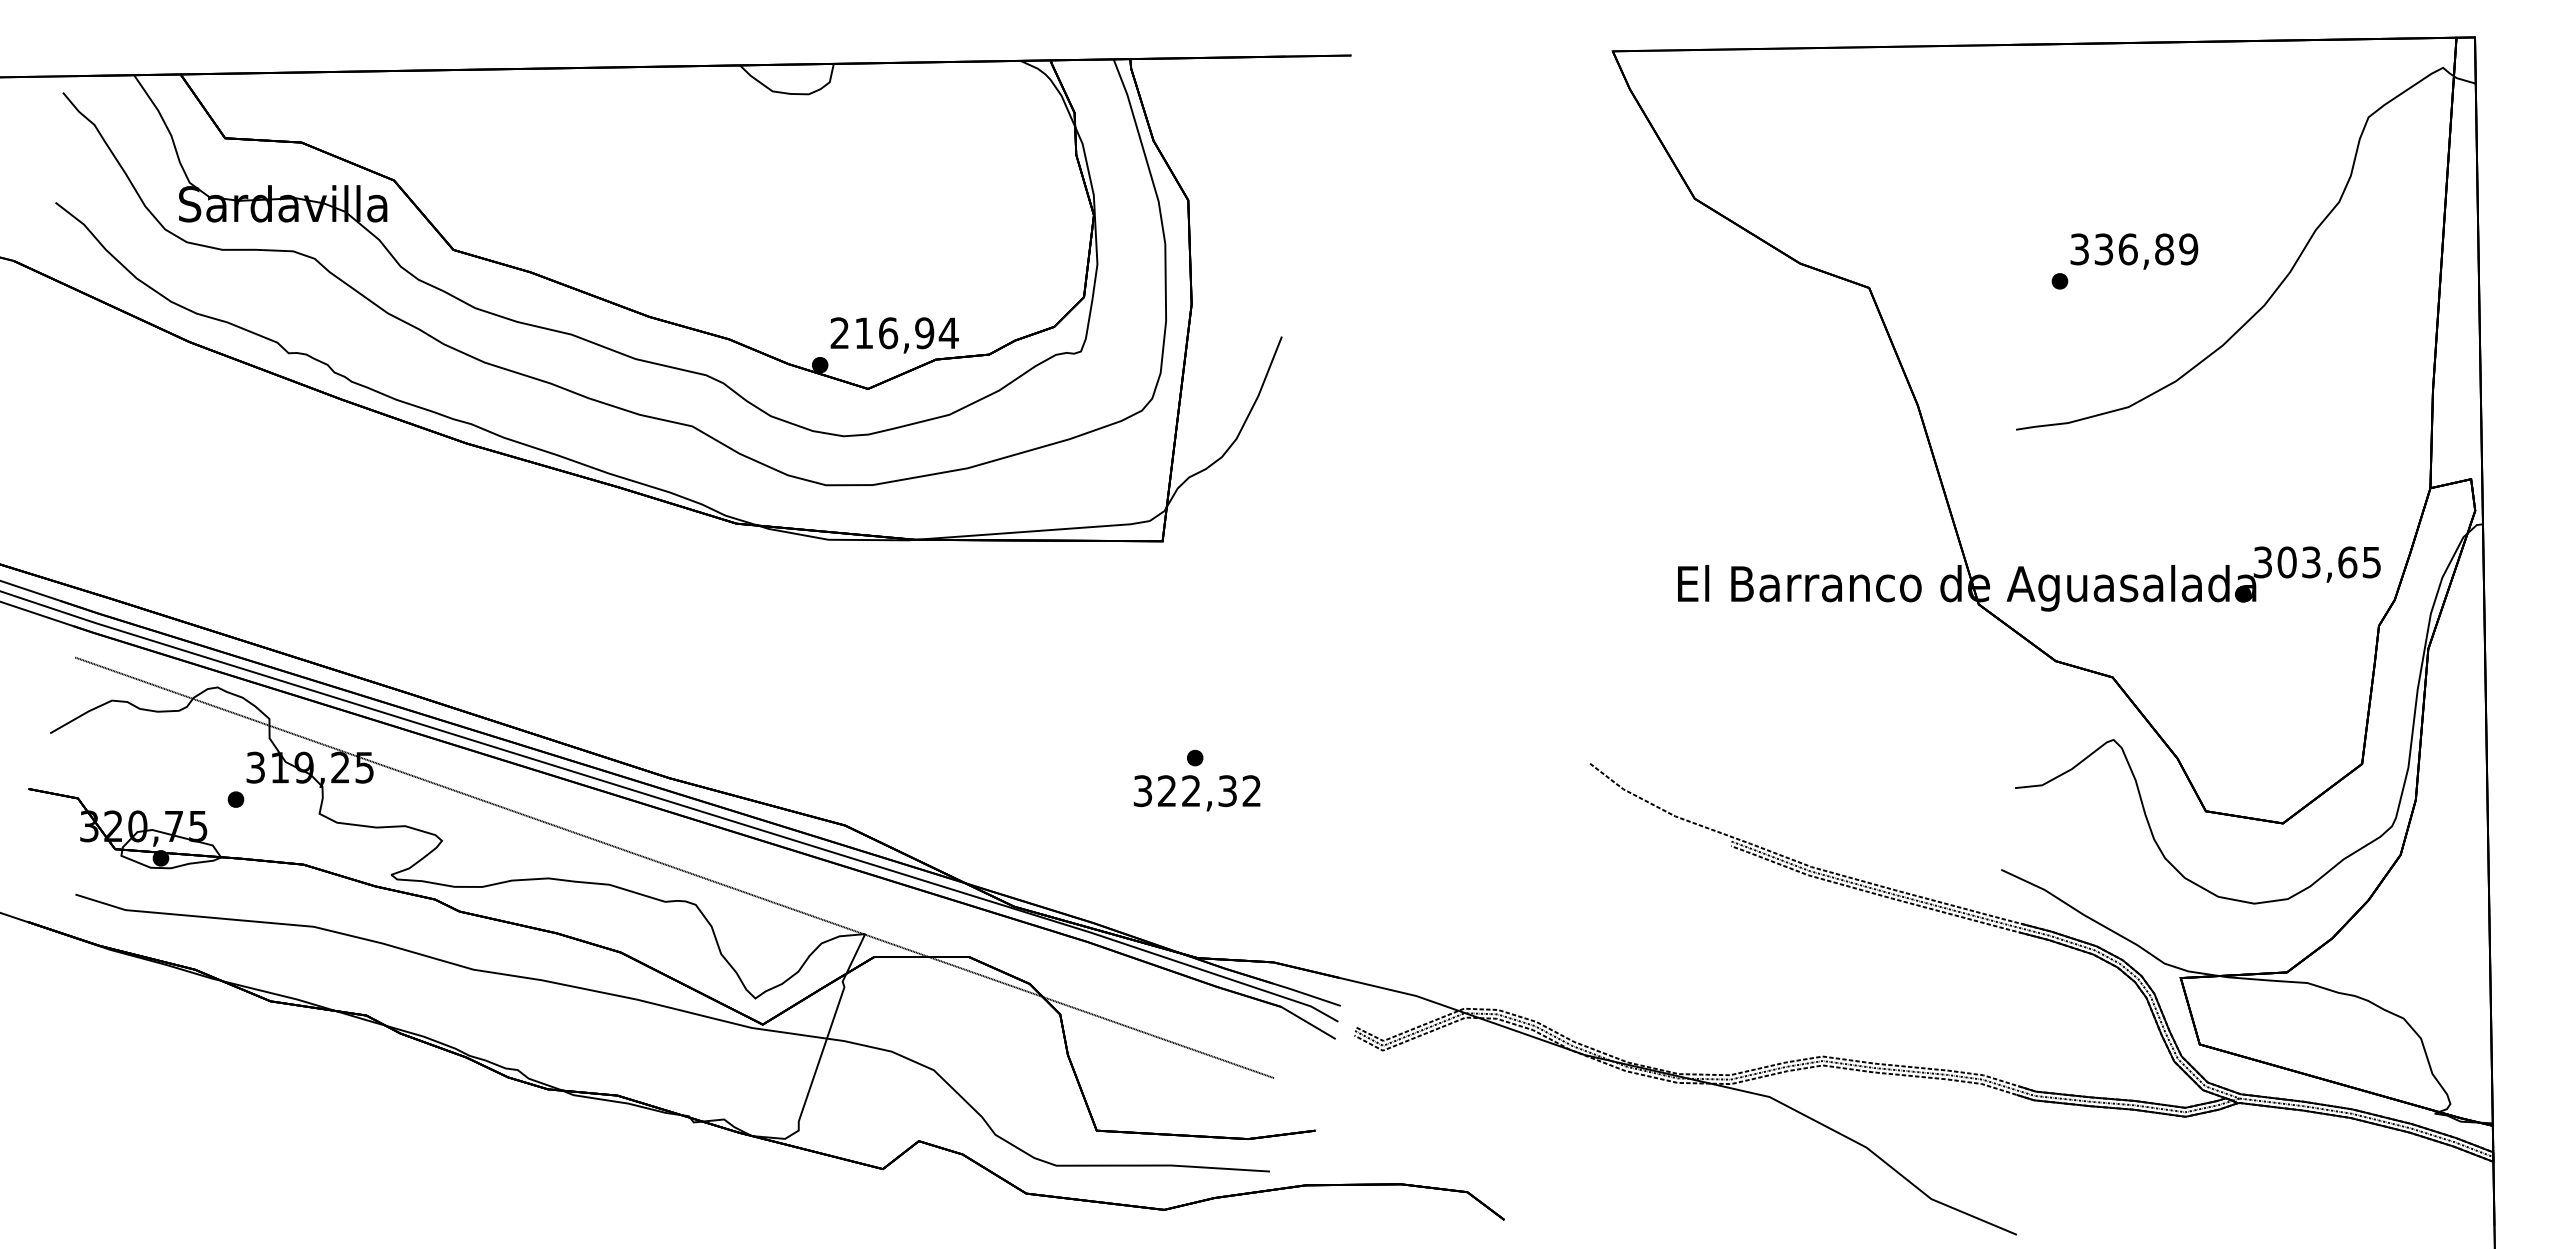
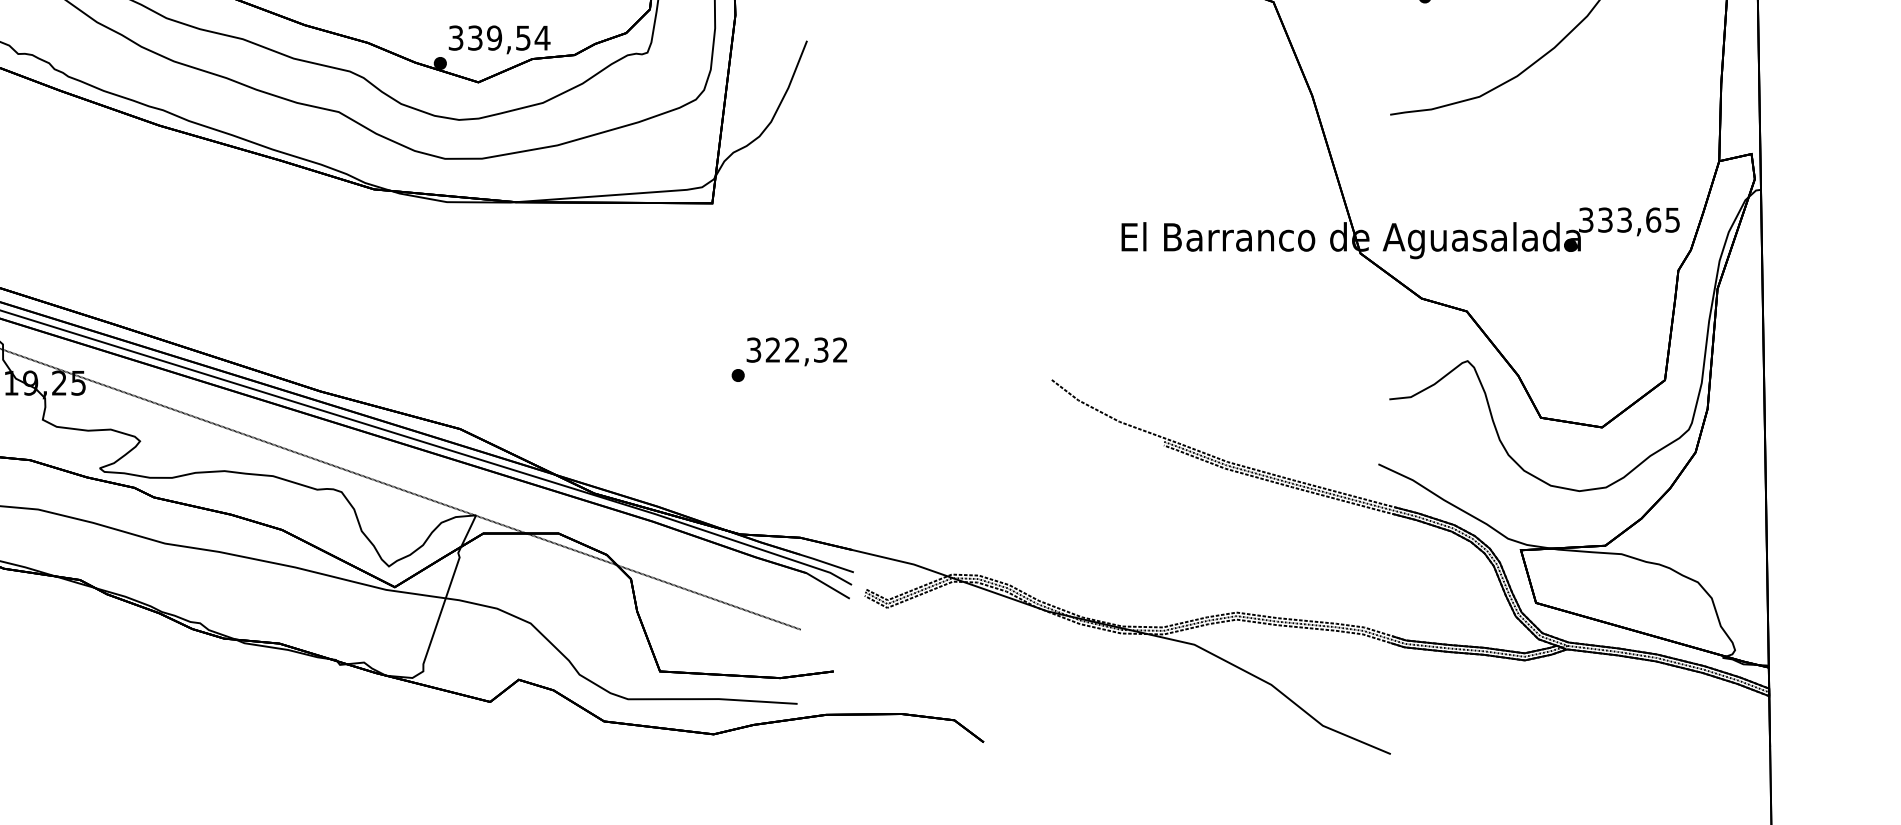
text: (882, 333) -> (489, 38), 216,94 -> 339,54
text: (2286, 562) -> (1604, 220), 303,65 -> 333,65
text: (1196, 793) -> (796, 352), moved

